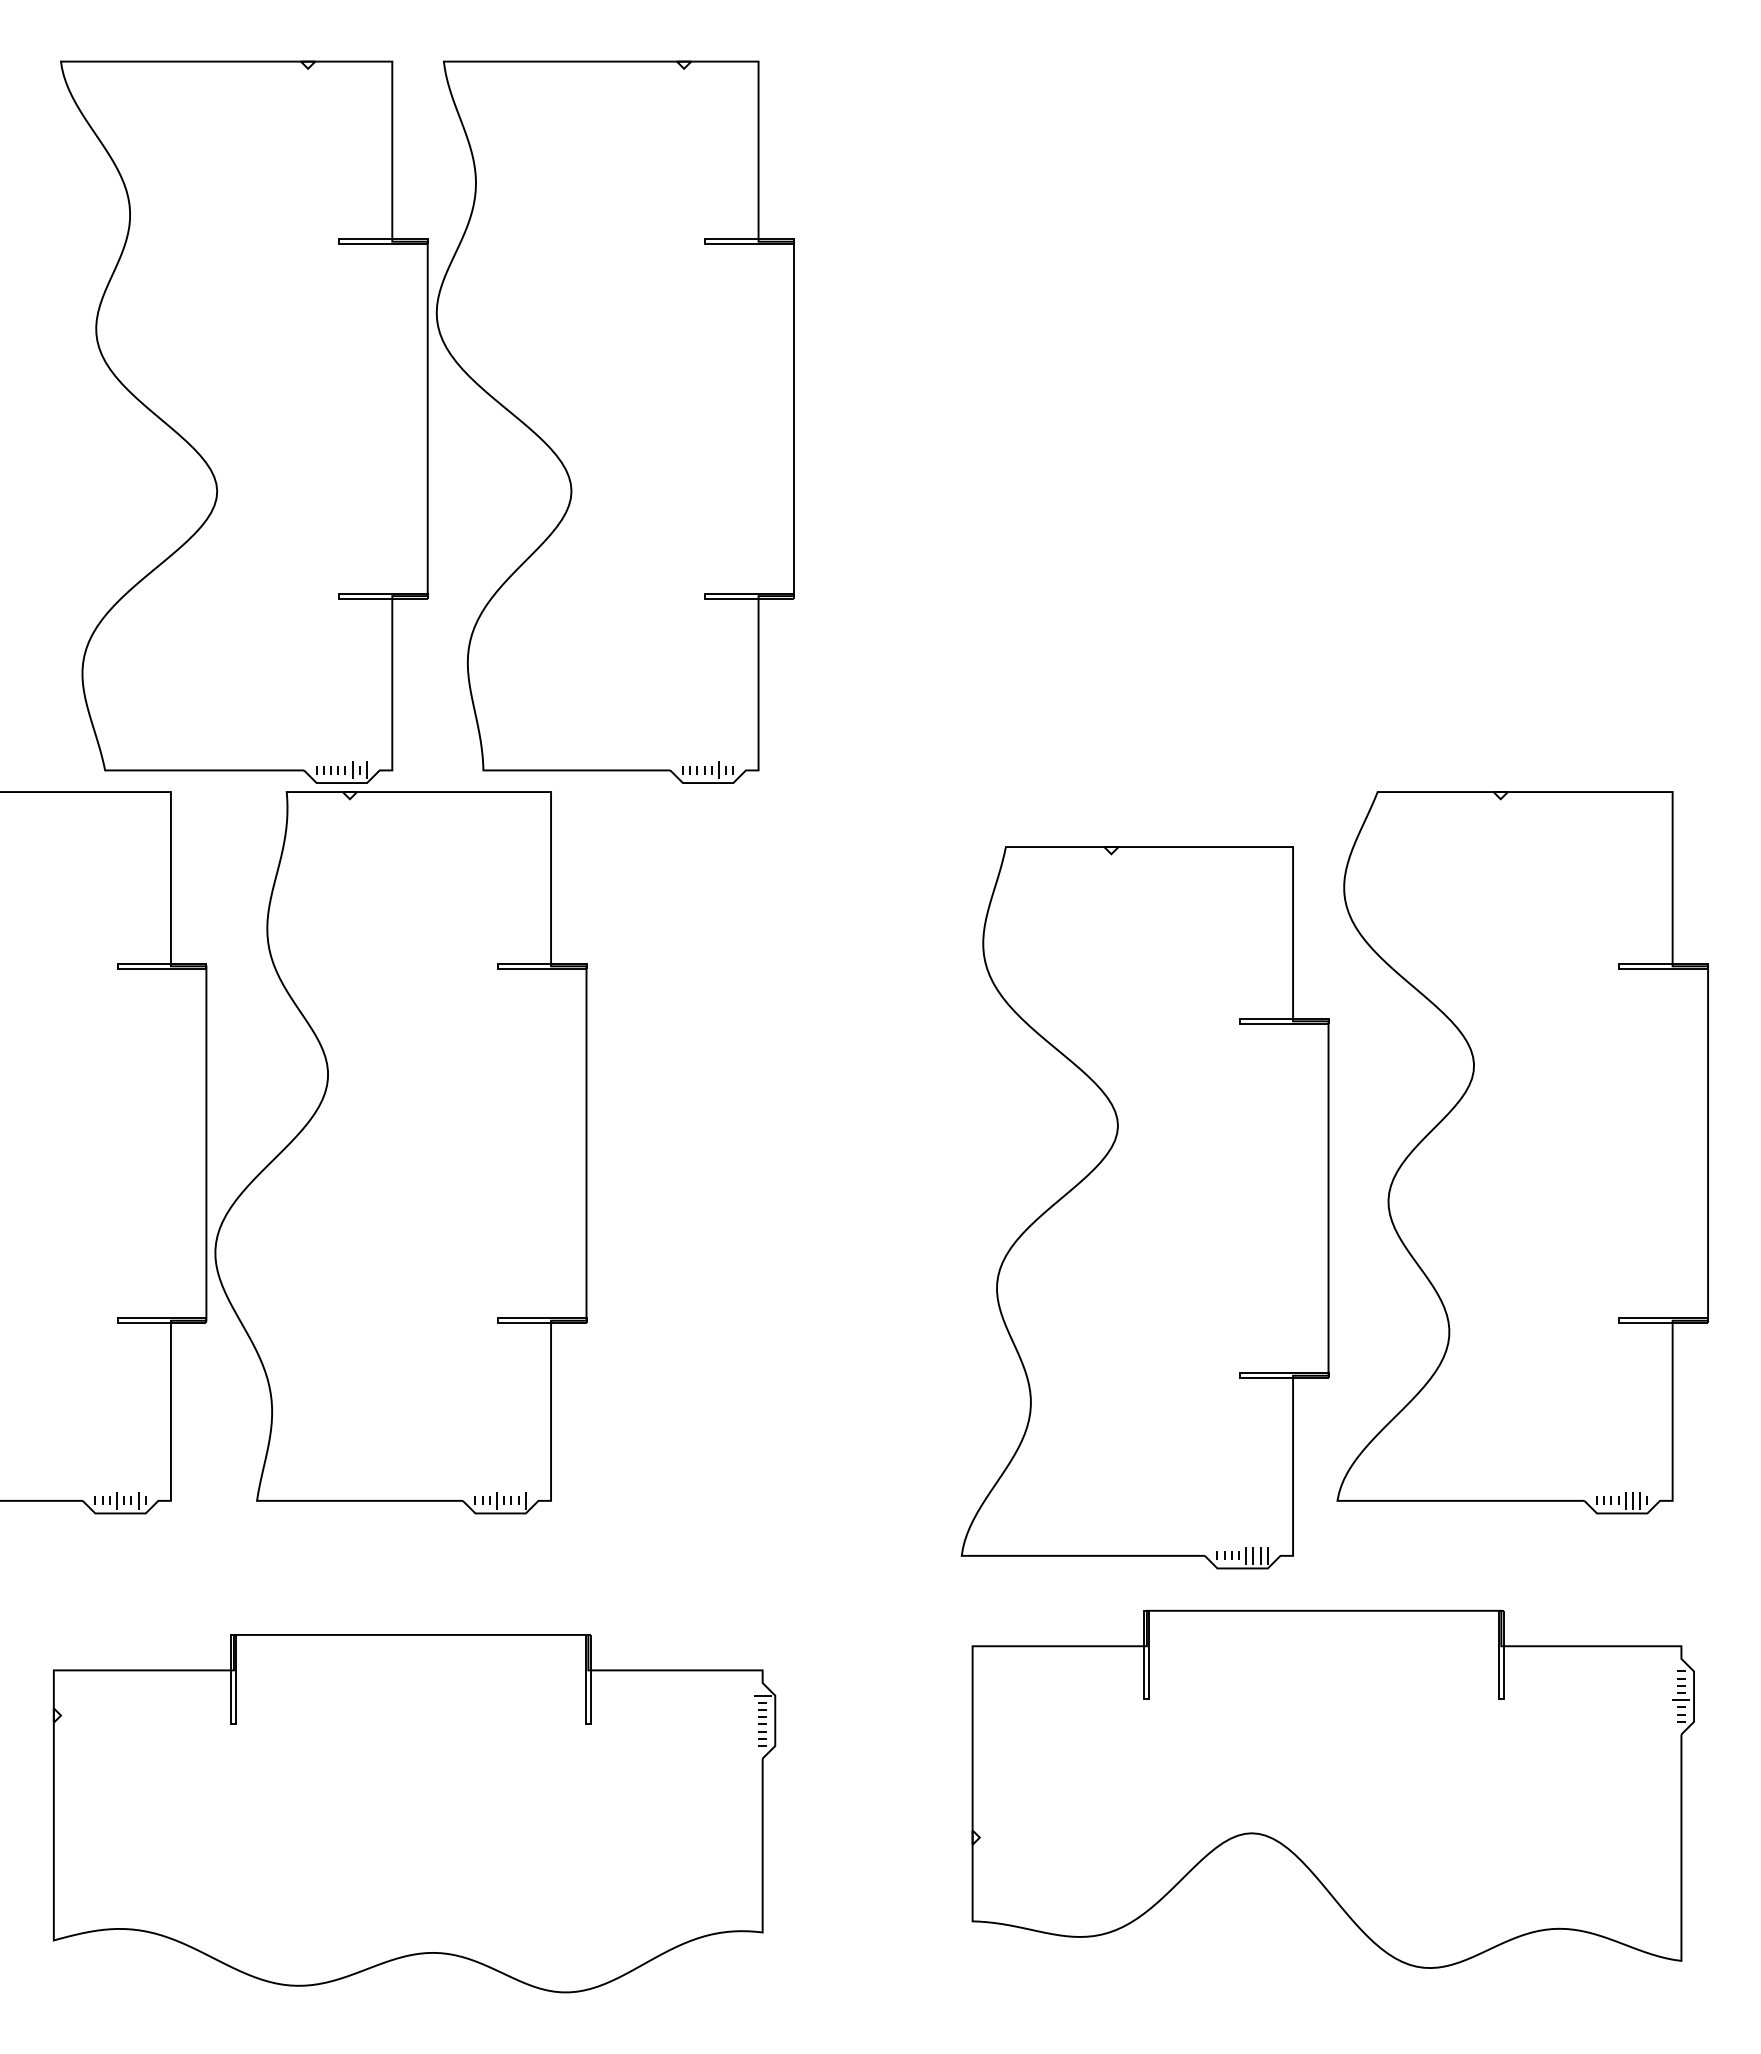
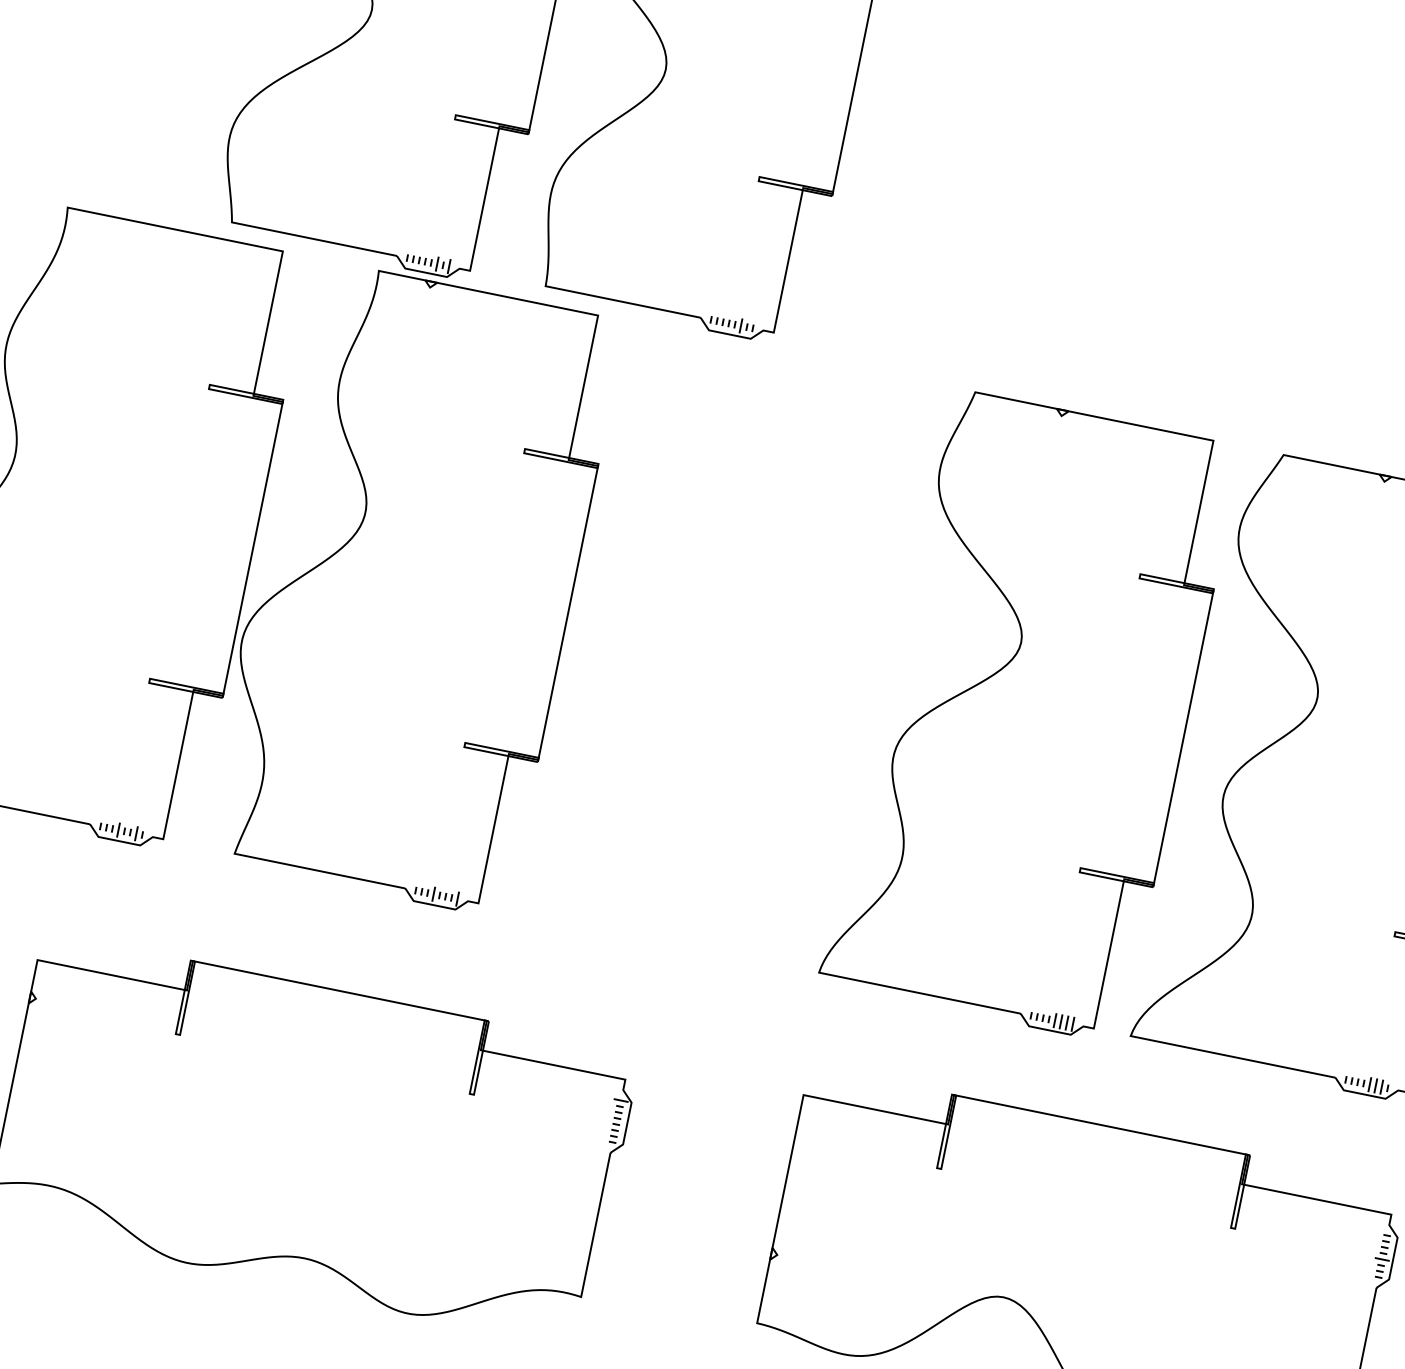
part: (1144, 1207) -> (1029, 714), moved

